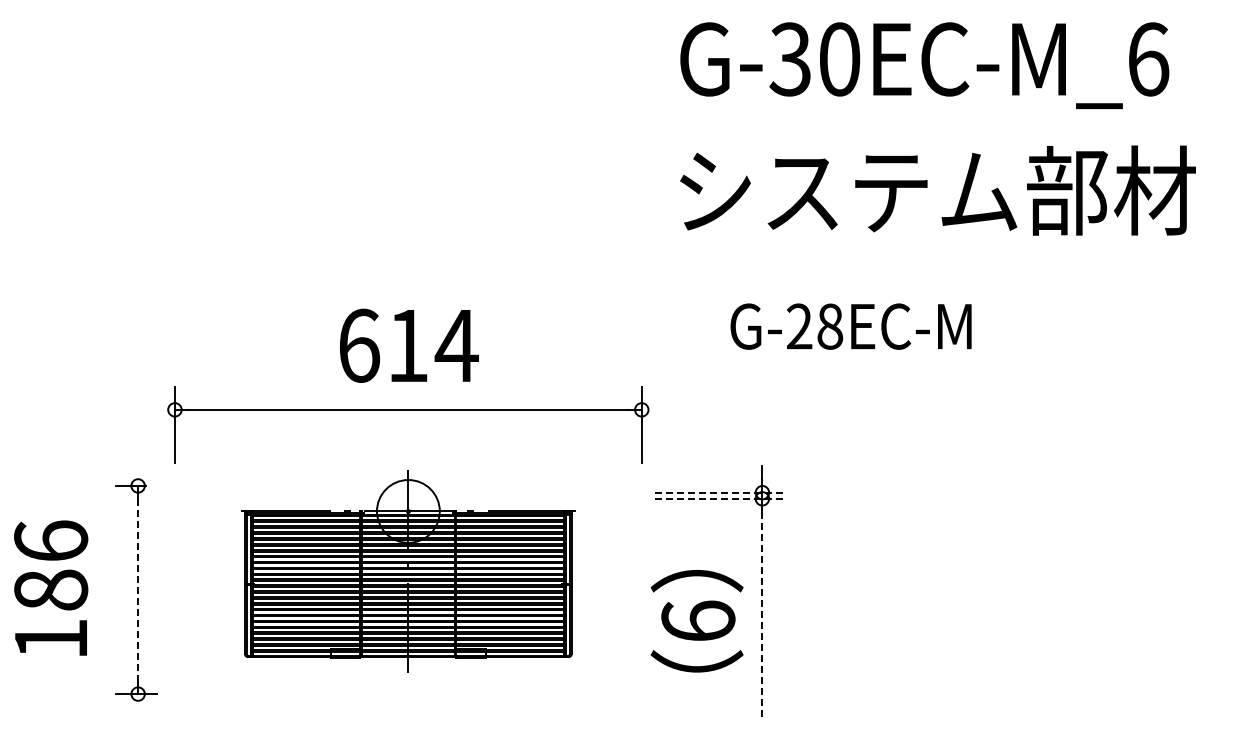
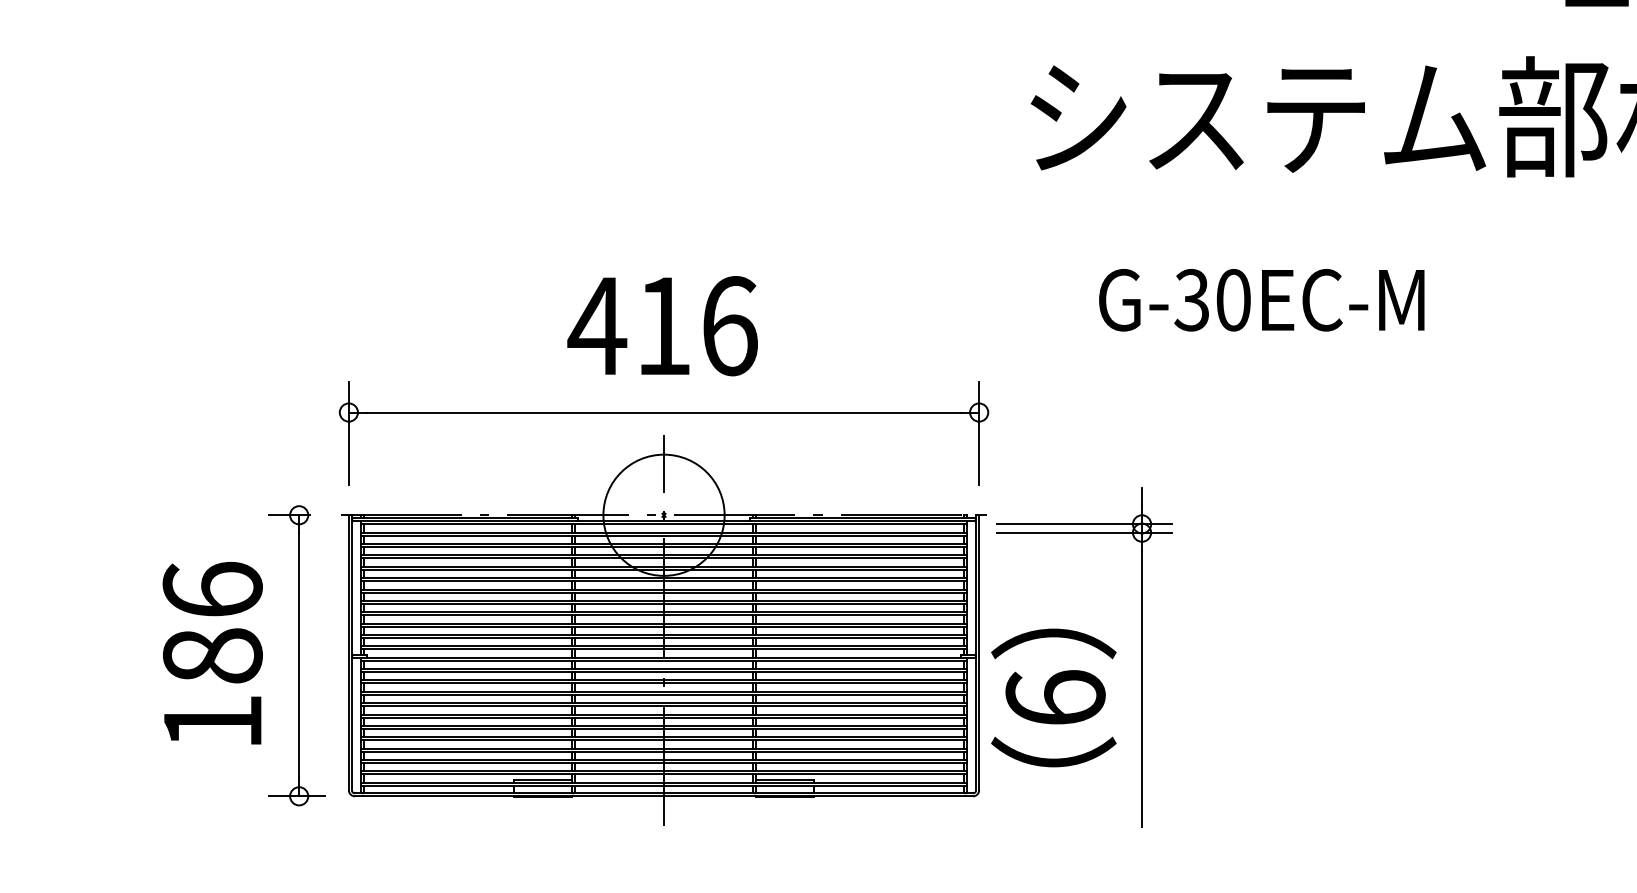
text: (814, 326) -> (1212, 300), G-28EC-M -> G-30EC-M
text: (407, 345) -> (662, 325), 614 -> 416
line: (720, 492) -> (1085, 524), dashed -> solid
line: (720, 498) -> (1085, 532), dashed -> solid
part: (408, 570) -> (664, 629), size x1.43
text: (51, 587) -> (213, 652), moved
line: (138, 590) -> (299, 656), dashed -> solid
line: (762, 614) -> (1142, 688), dashed -> solid

